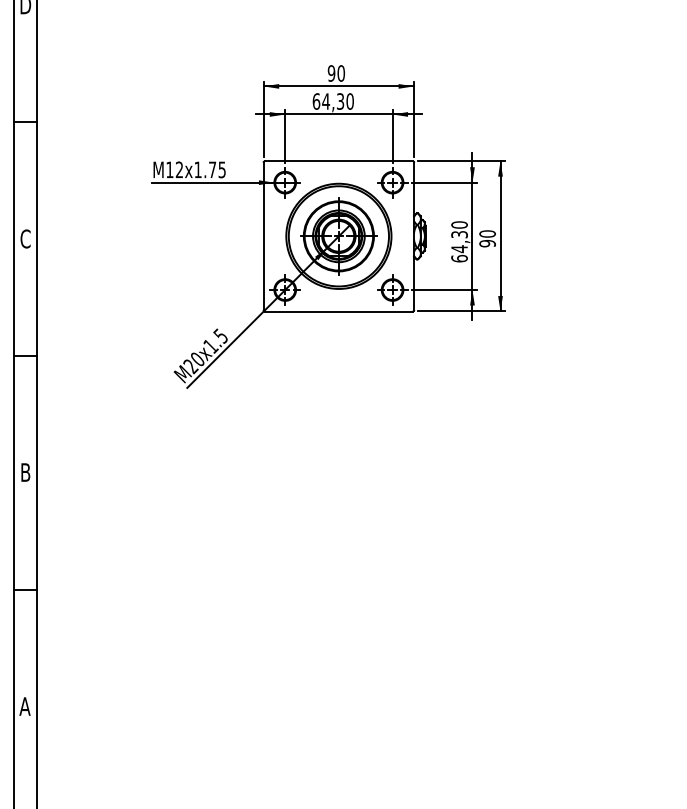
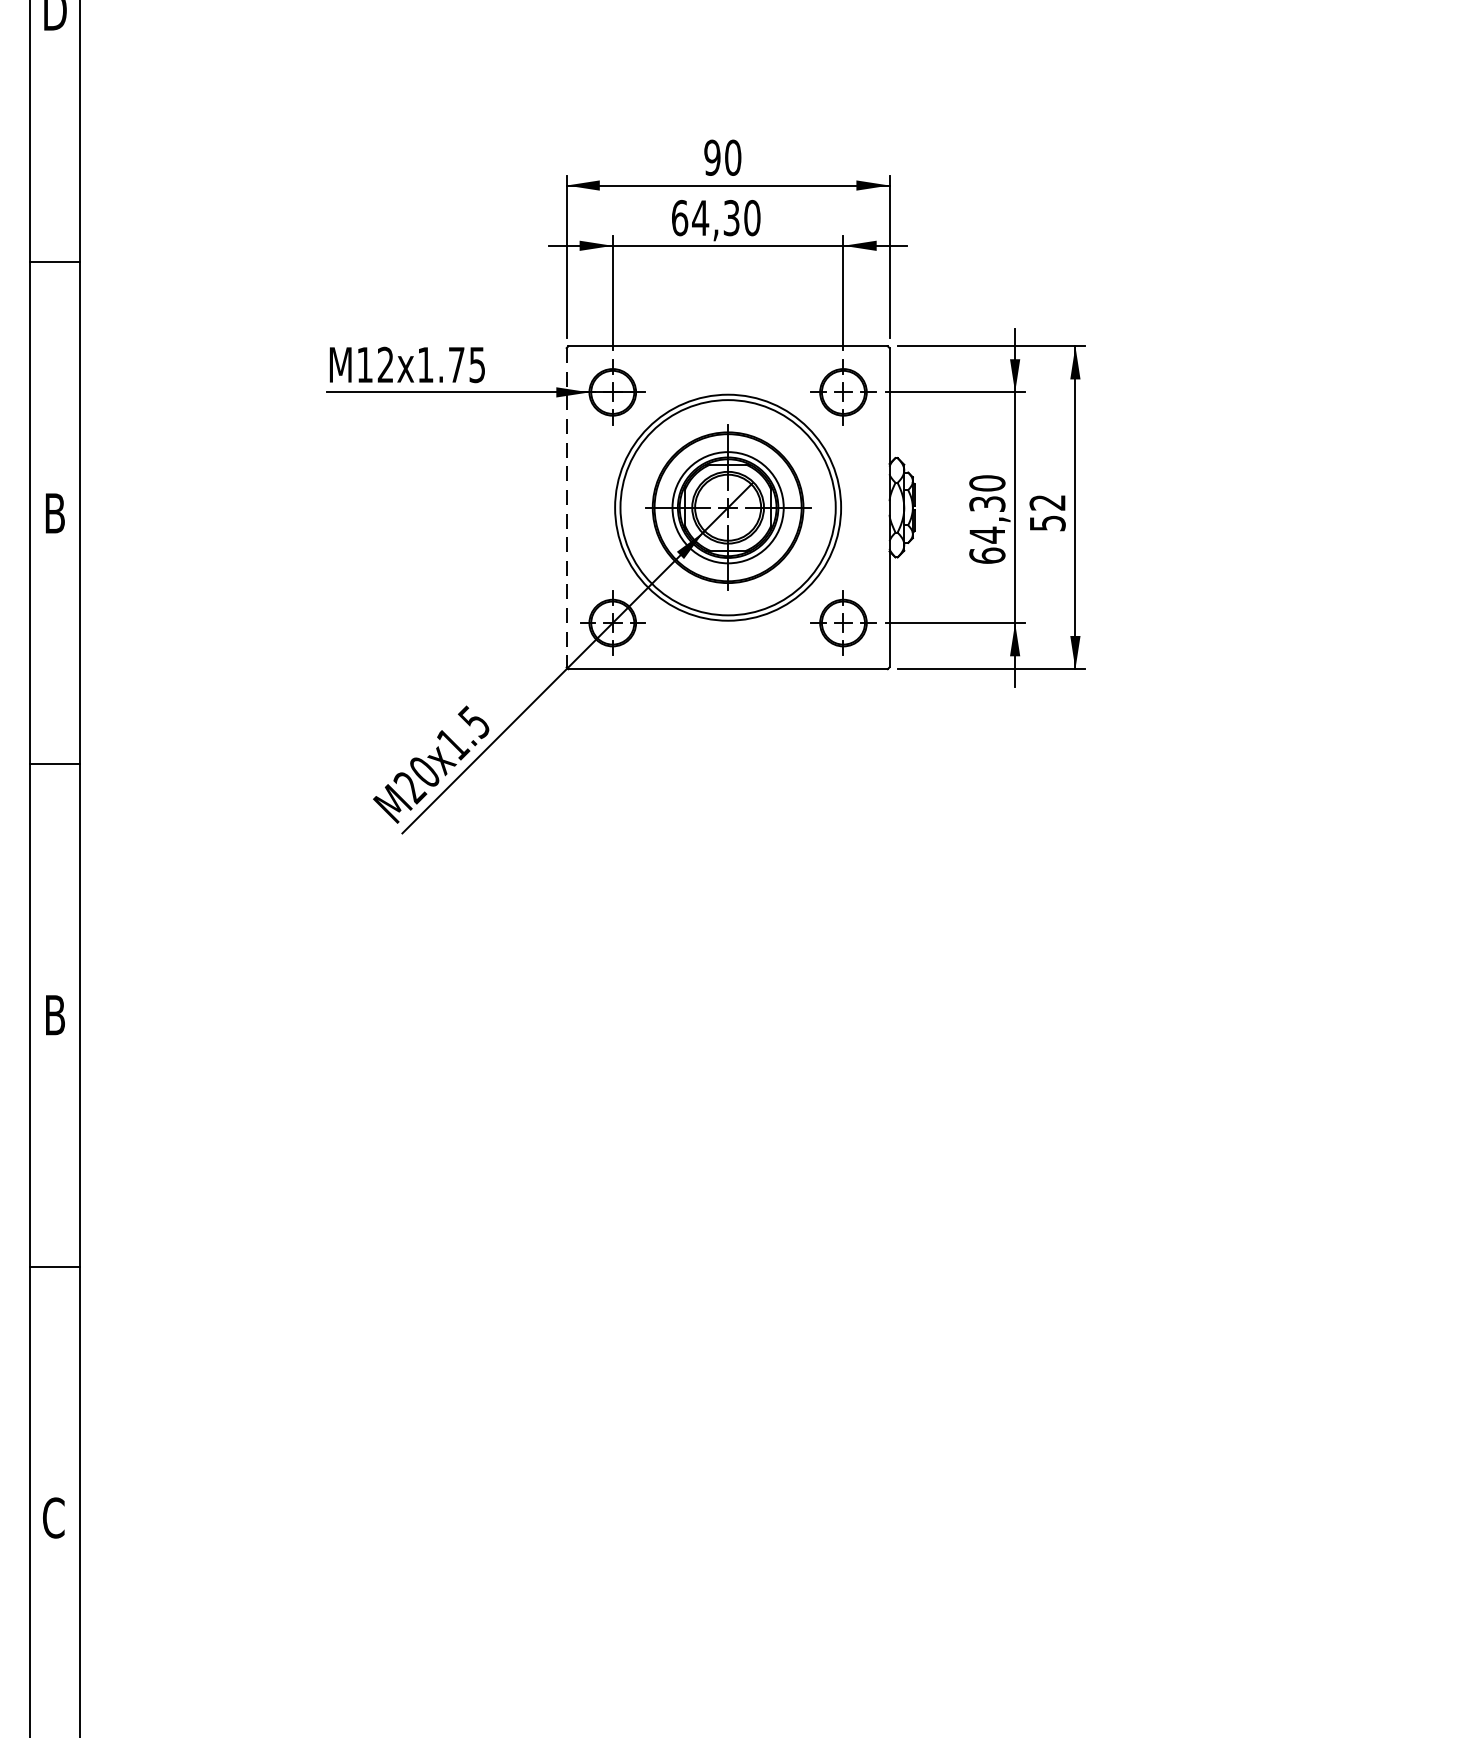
line: (263, 236) -> (566, 508), solid -> dashed
text: (25, 238) -> (54, 512), C -> B
text: (487, 238) -> (1047, 512), 90 -> 52
text: (24, 706) -> (52, 1517), A -> C

